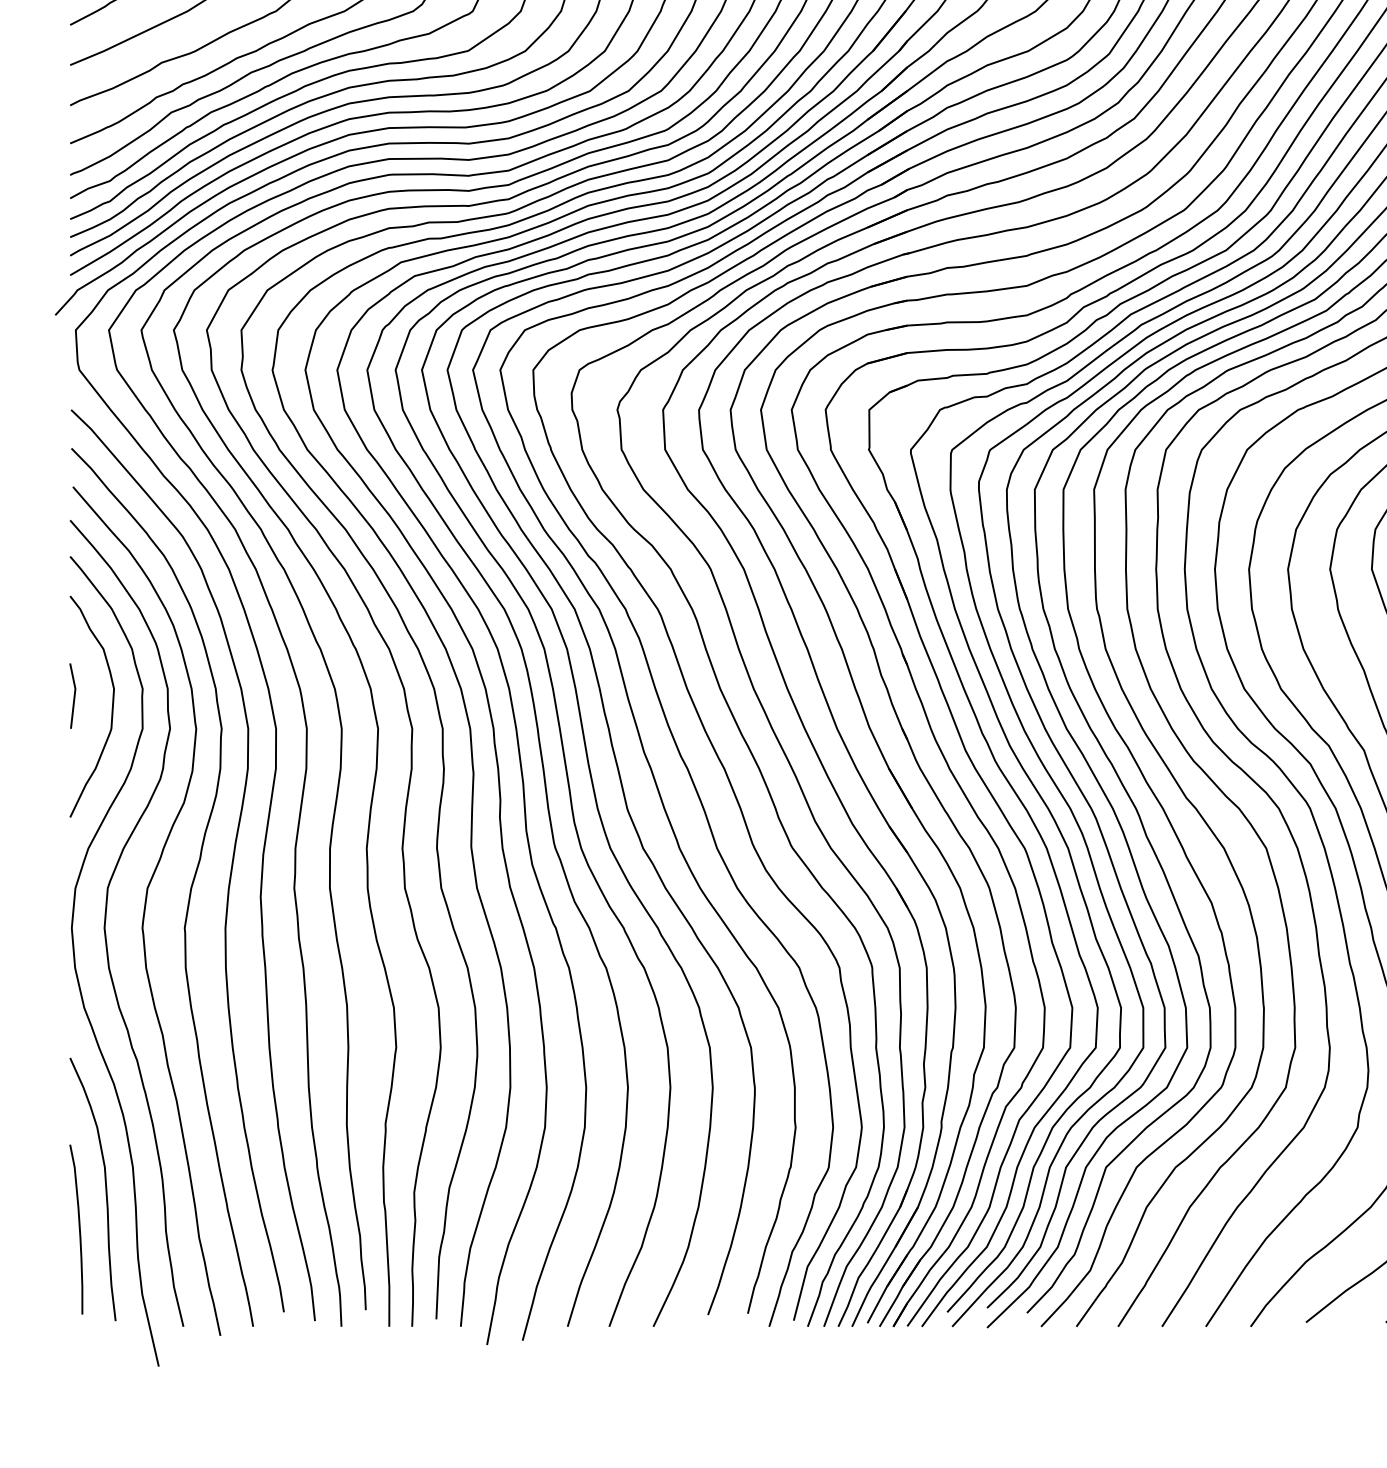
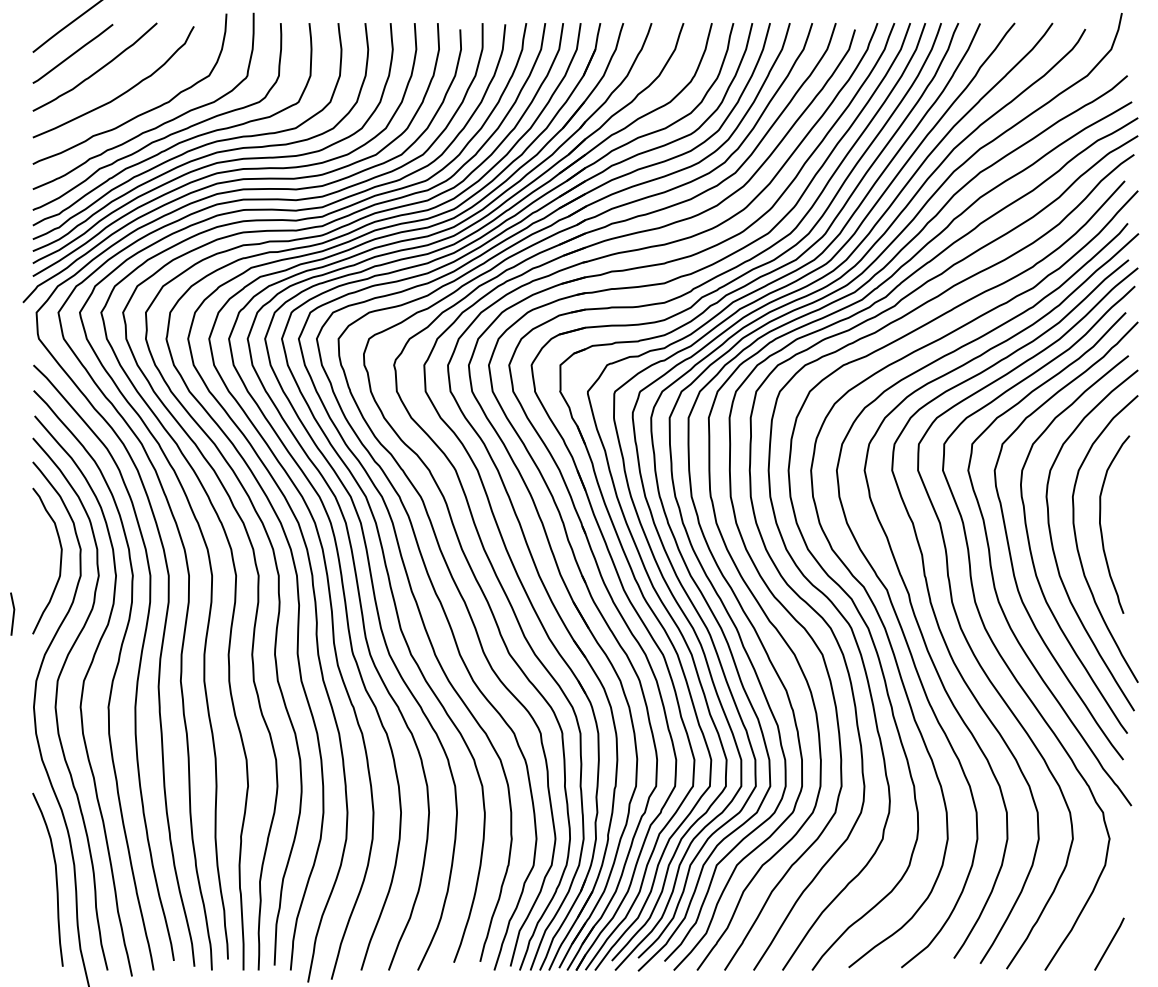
line: (74, 695) -> (13, 613), moved
curve: (78, 1229) -> (38, 906), removed

